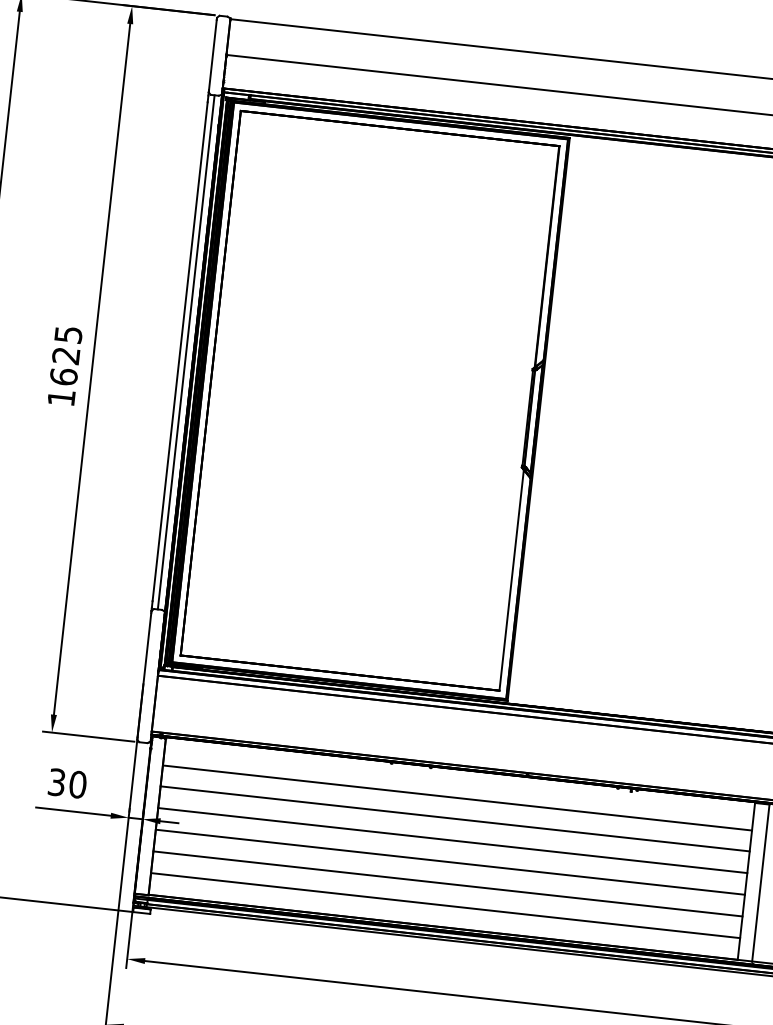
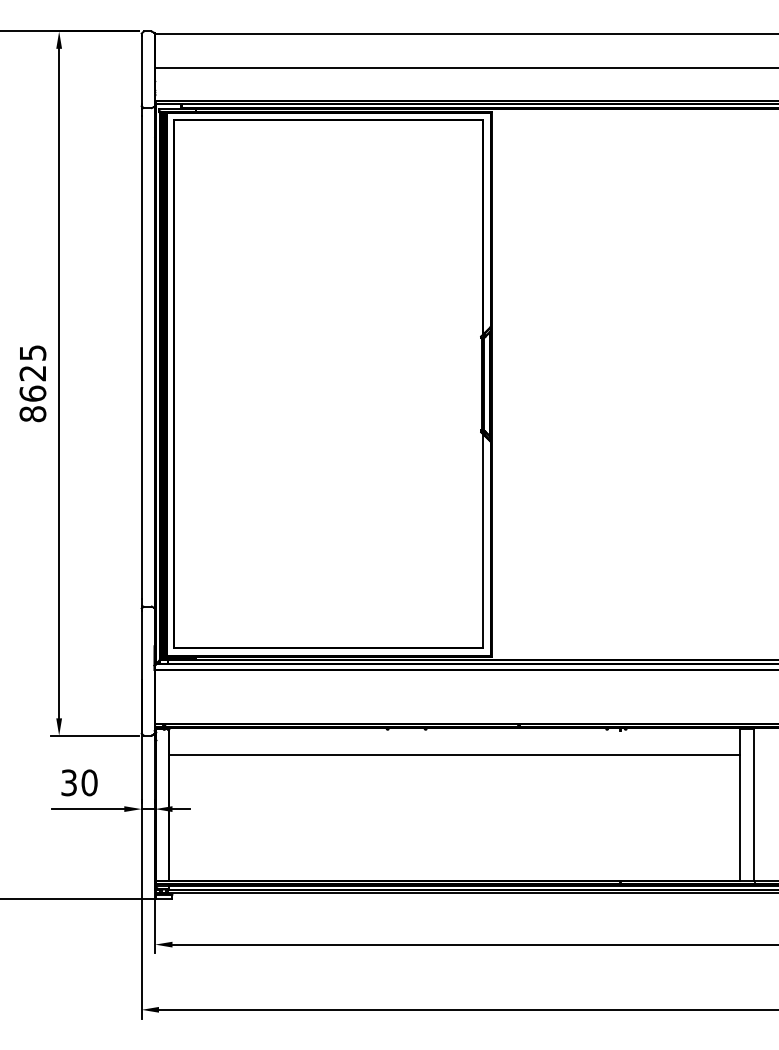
line: (186, 352) -> (147, 357), removed
text: (61, 398) -> (32, 414), 1625 -> 8625
line: (454, 818) -> (453, 775), removed
line: (451, 840) -> (453, 796), removed
line: (449, 861) -> (453, 817), removed
line: (447, 883) -> (453, 838), removed
line: (444, 905) -> (453, 859), removed

